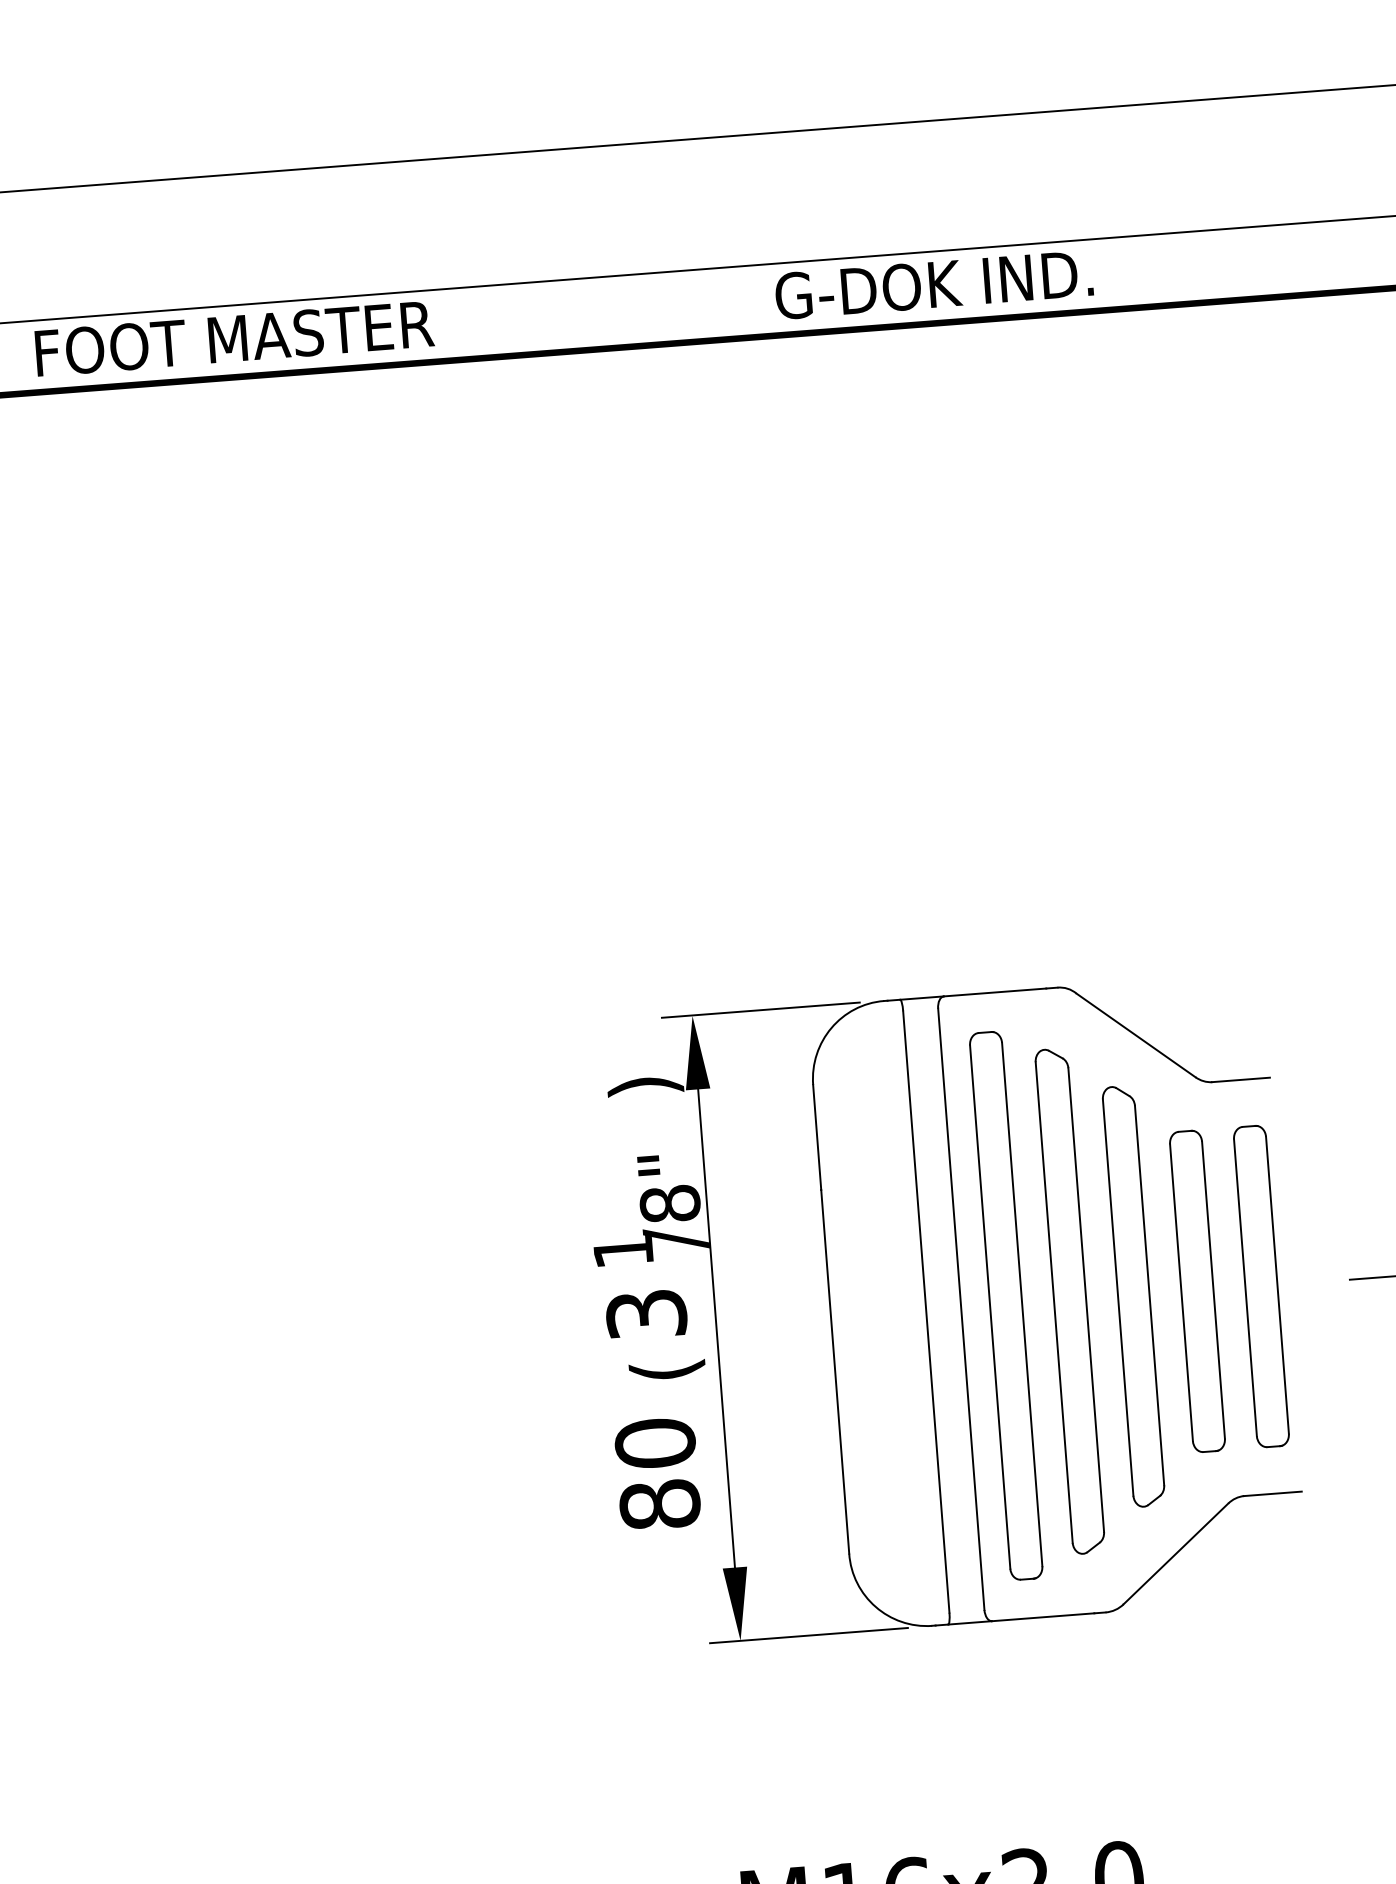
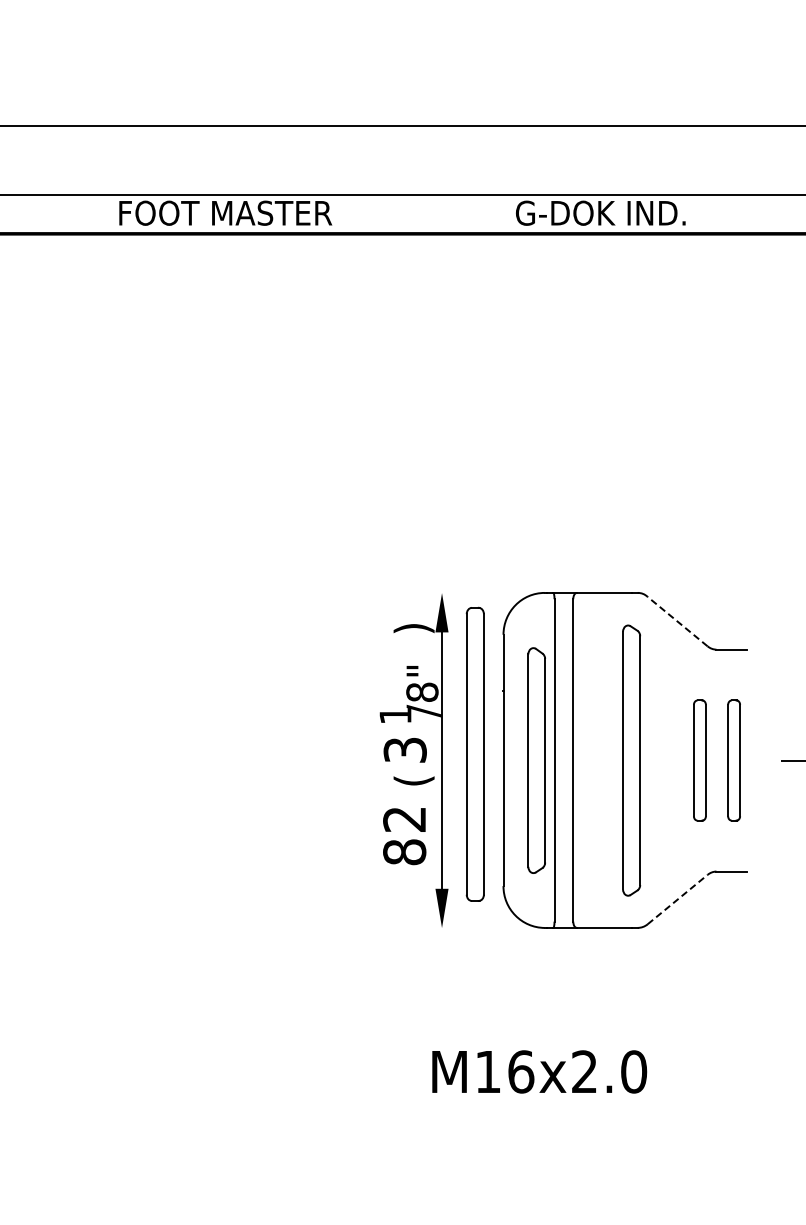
line: (760, 1009) -> (478, 592), removed
line: (1135, 1035) -> (677, 621), solid -> dashed
part: (1260, 1286) -> (733, 760), size x0.7
part: (1196, 1291) -> (699, 760), size x0.7
part: (1133, 1296) -> (536, 760), moved
part: (1004, 1304) -> (474, 753), moved
text: (655, 1443) -> (404, 819), 80 -> 82
line: (1175, 1553) -> (677, 899), solid -> dashed
line: (808, 1636) -> (478, 928), removed

